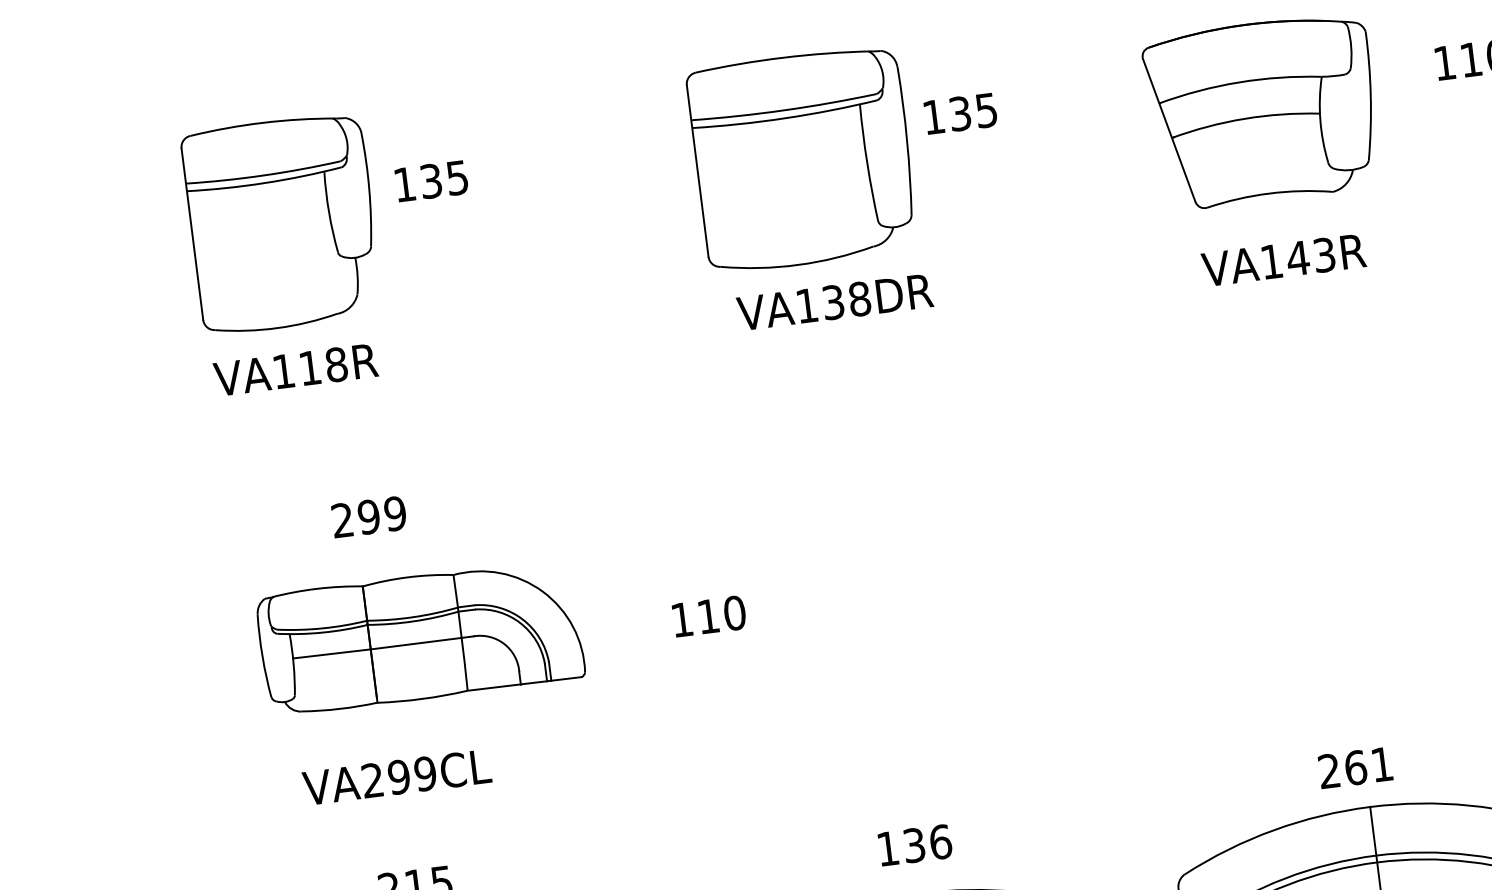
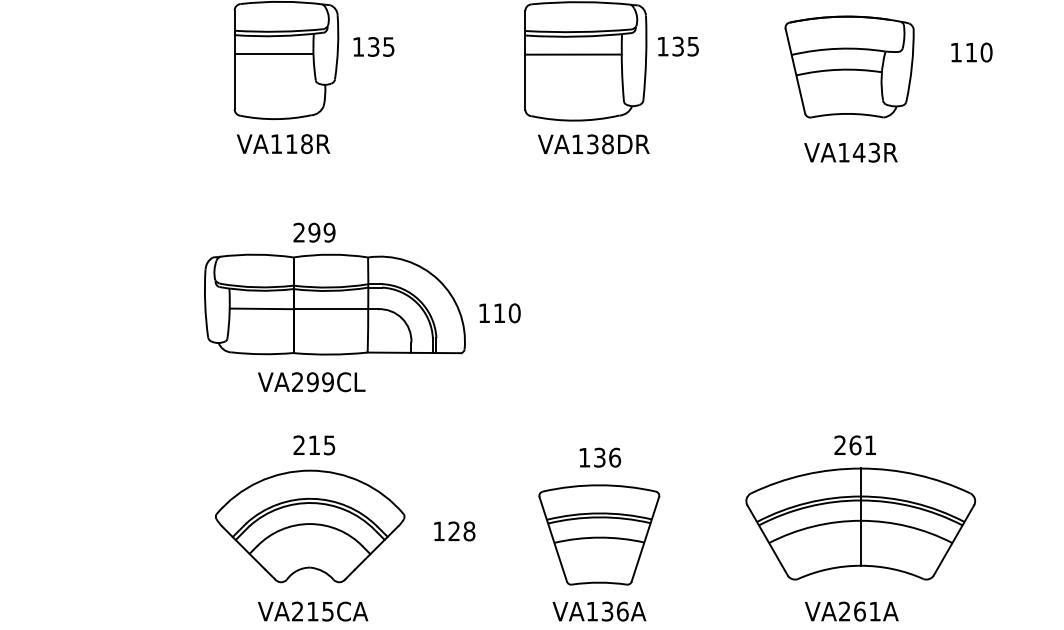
line: (780, 150) -> (573, 54), added
line: (258, 216) -> (273, 54), added
part: (419, 637) -> (334, 304), size x1.43

